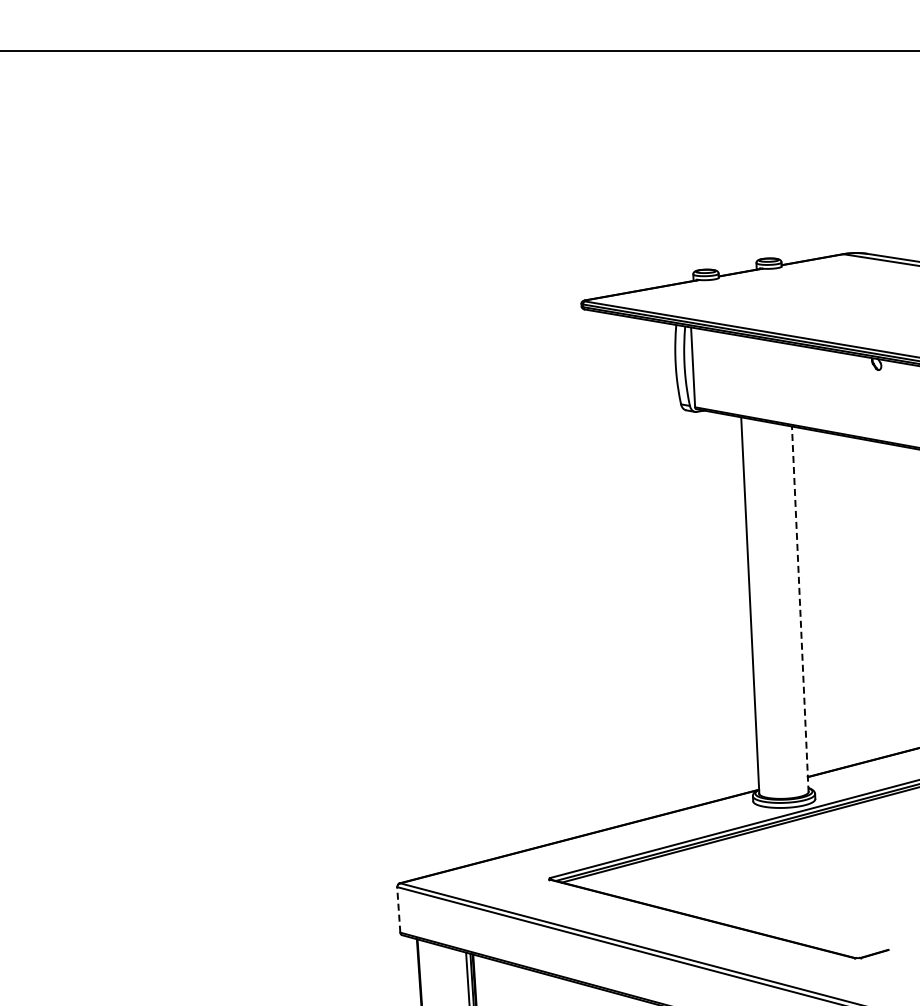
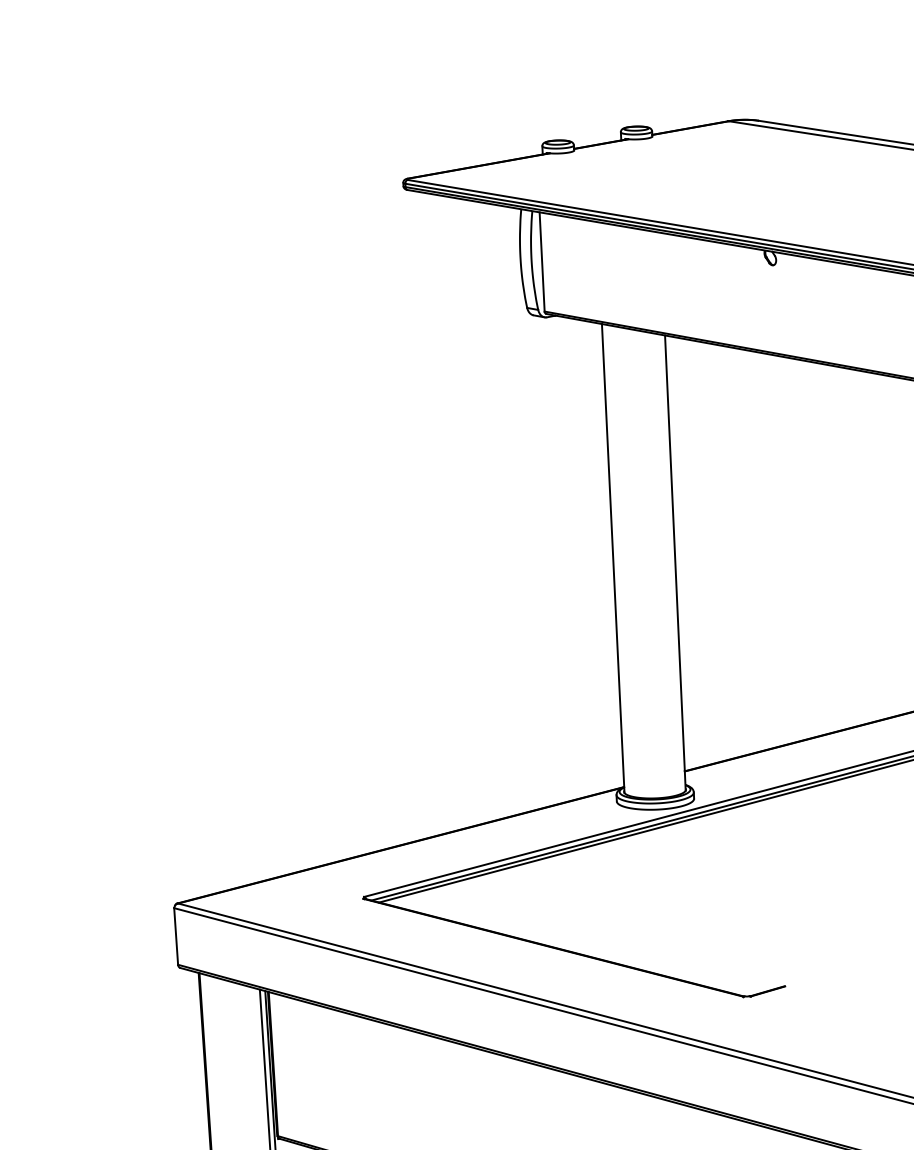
line: (800, 609) -> (675, 563), dashed -> solid
line: (398, 909) -> (175, 936), dashed -> solid

